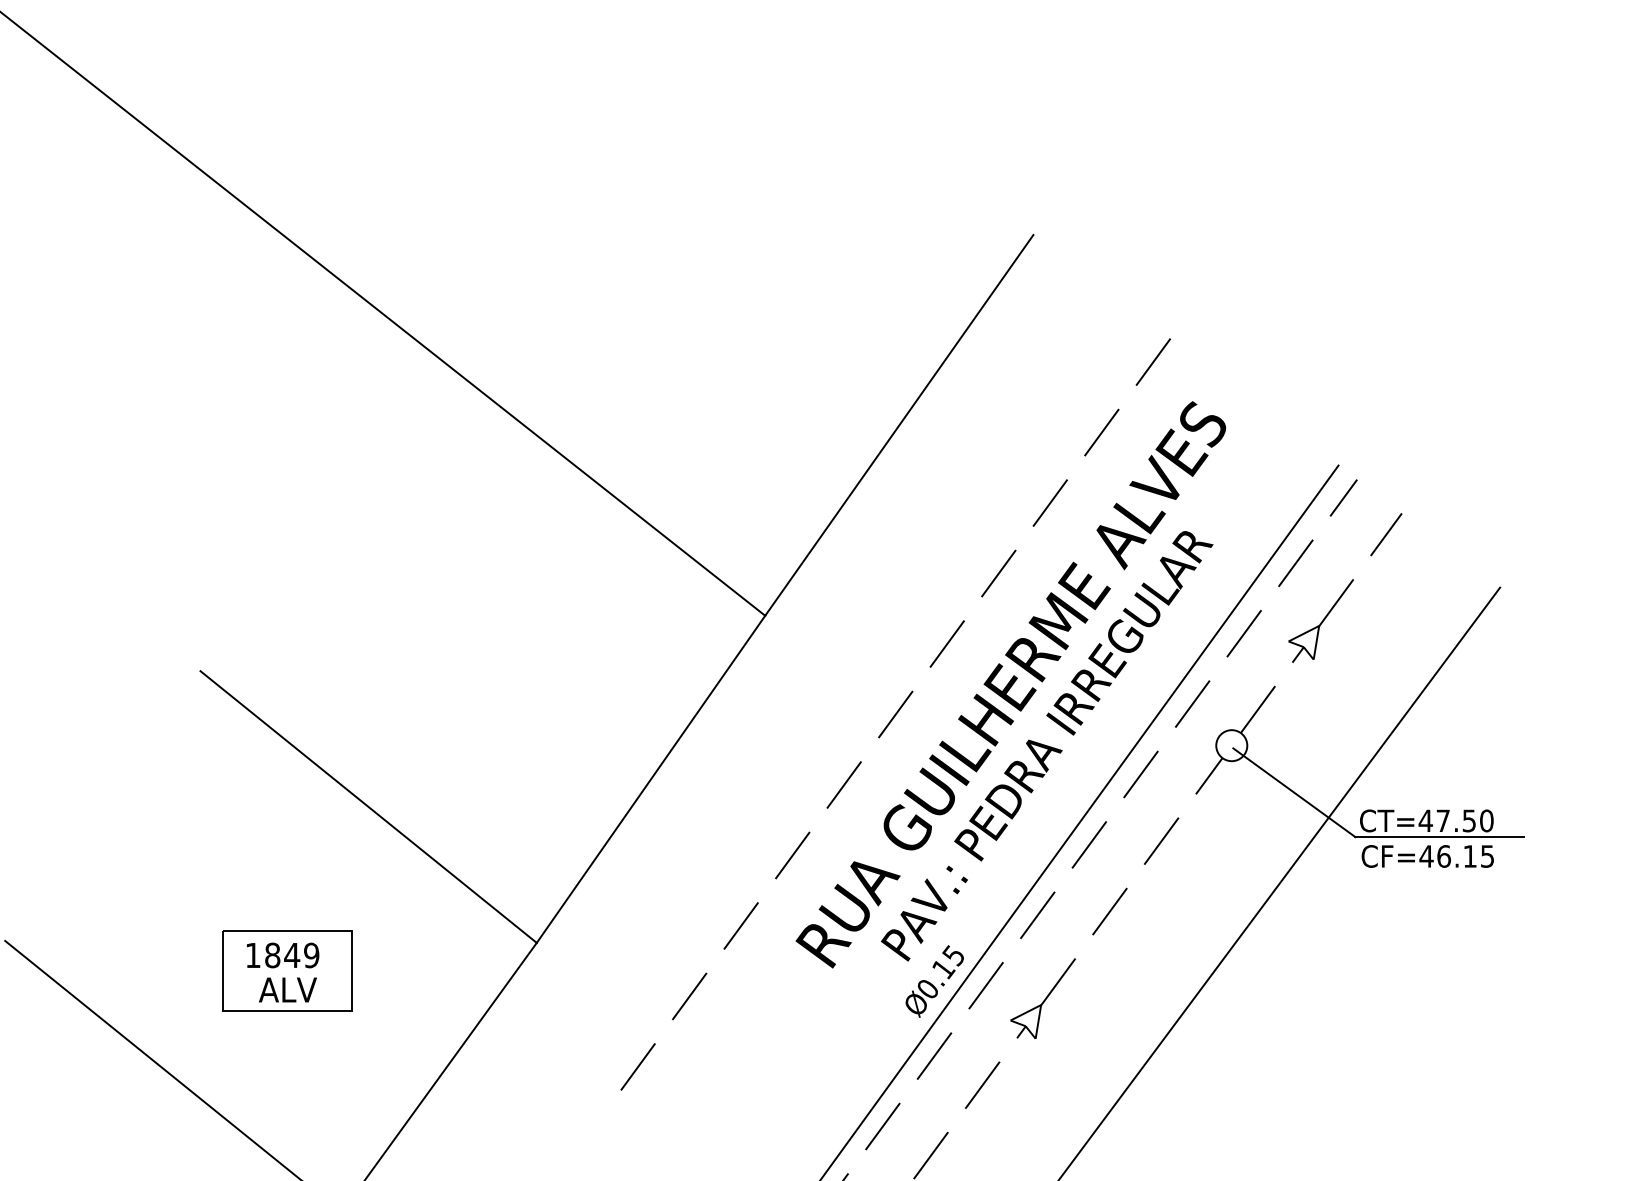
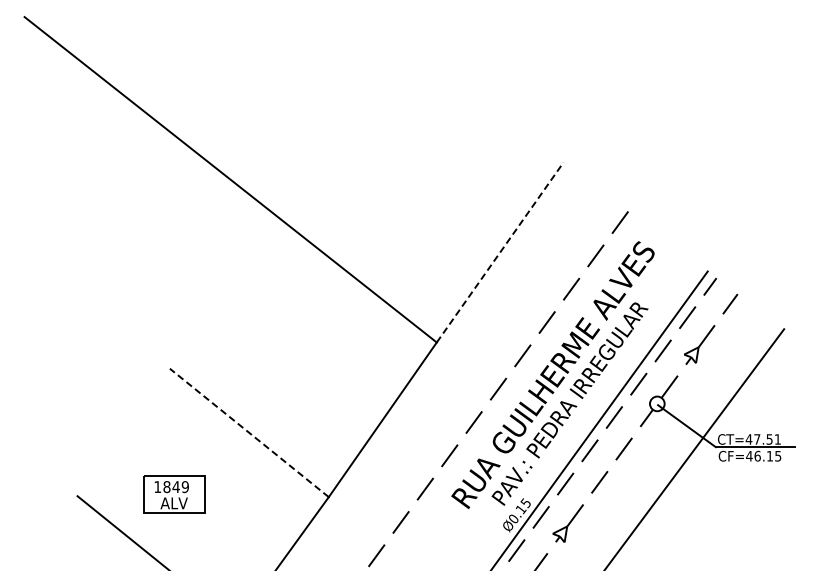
line: (900, 425) -> (500, 252), solid -> dashed
line: (366, 806) -> (248, 432), solid -> dashed
text: (1486, 820) -> (777, 439), CT=47.50 -> CT=47.51
part: (288, 971) -> (174, 494), moved

